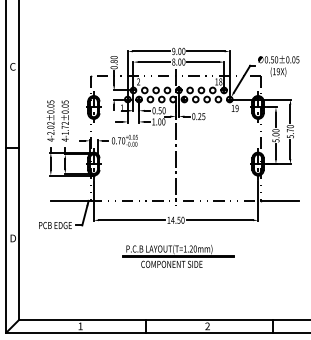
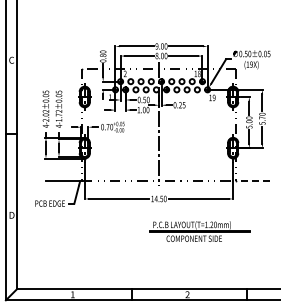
line: (279, 200) -> (252, 181), solid -> dashed
part: (177, 256) -> (199, 231), moved

